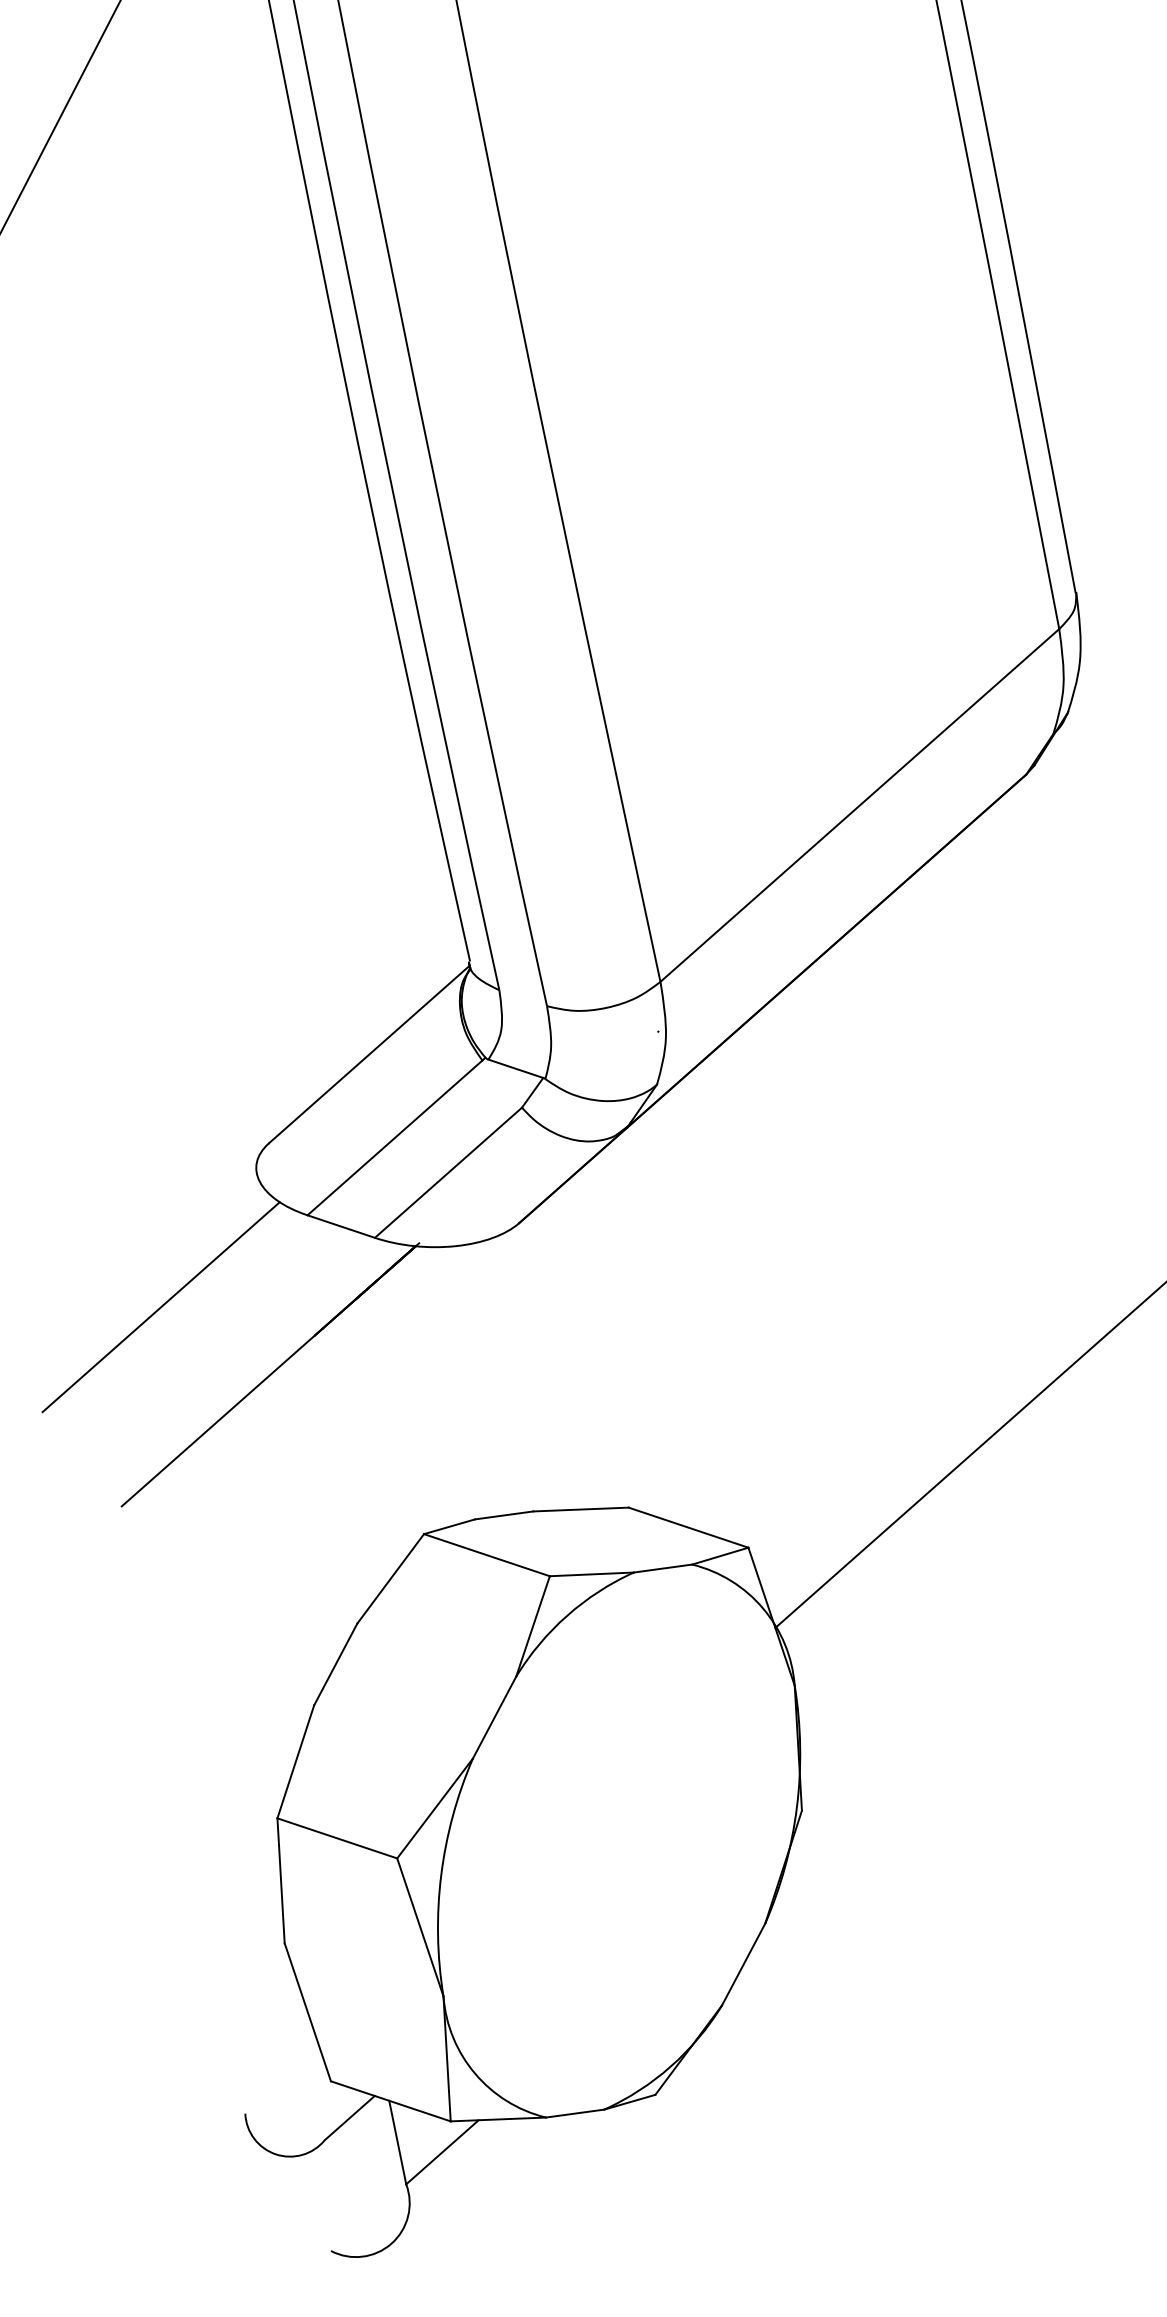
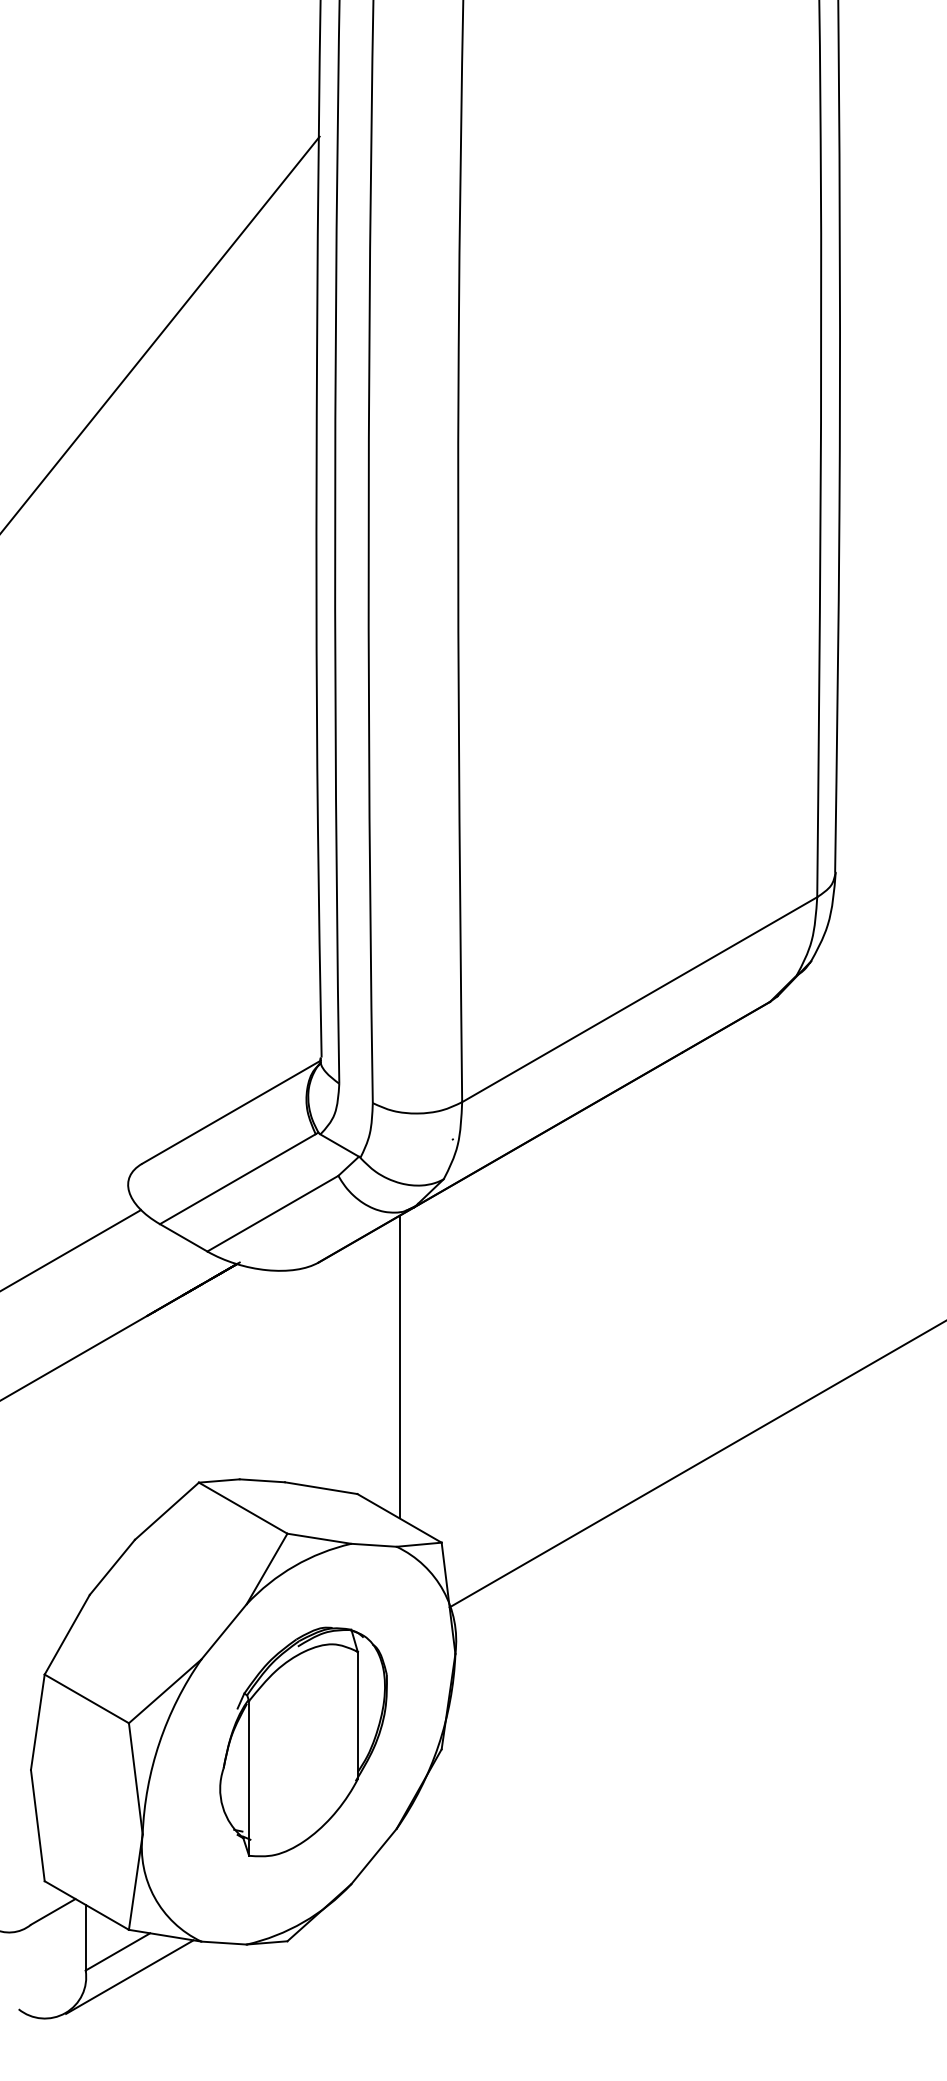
line: (649, 1334) -> (399, 1366), added
part: (624, 1836) -> (303, 1741), added
line: (463, 2180) -> (129, 1976), added

